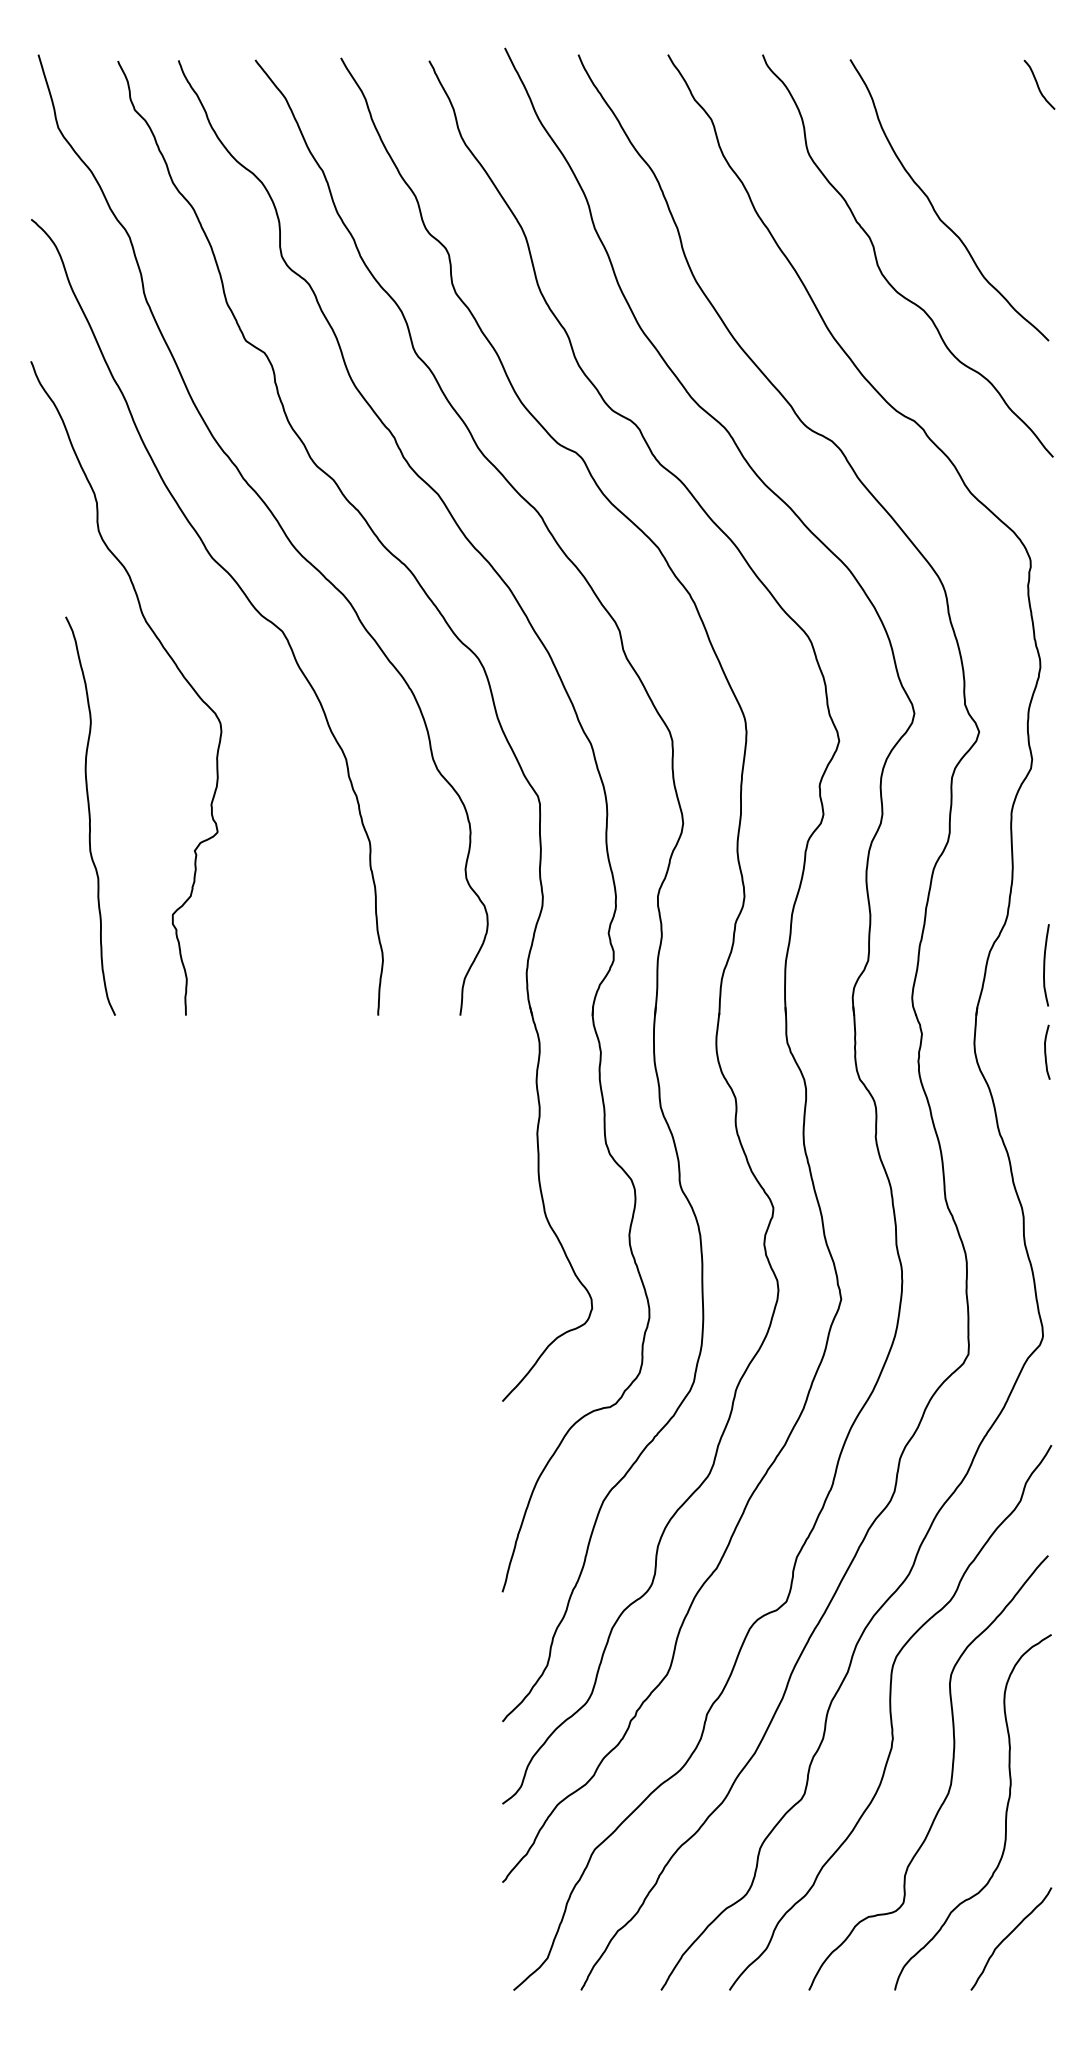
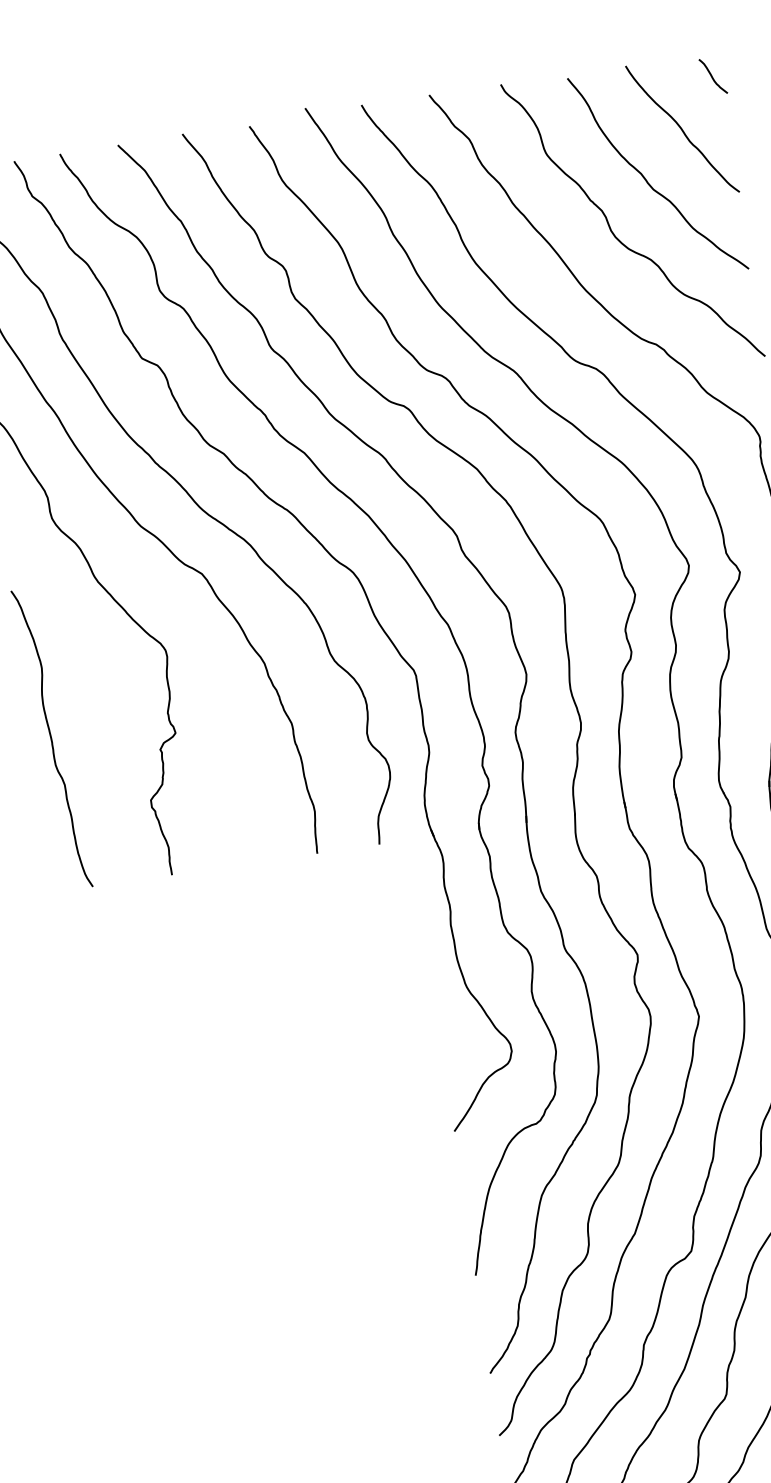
curve: (989, 147) -> (682, 129), added
curve: (90, 815) -> (51, 738), moved

